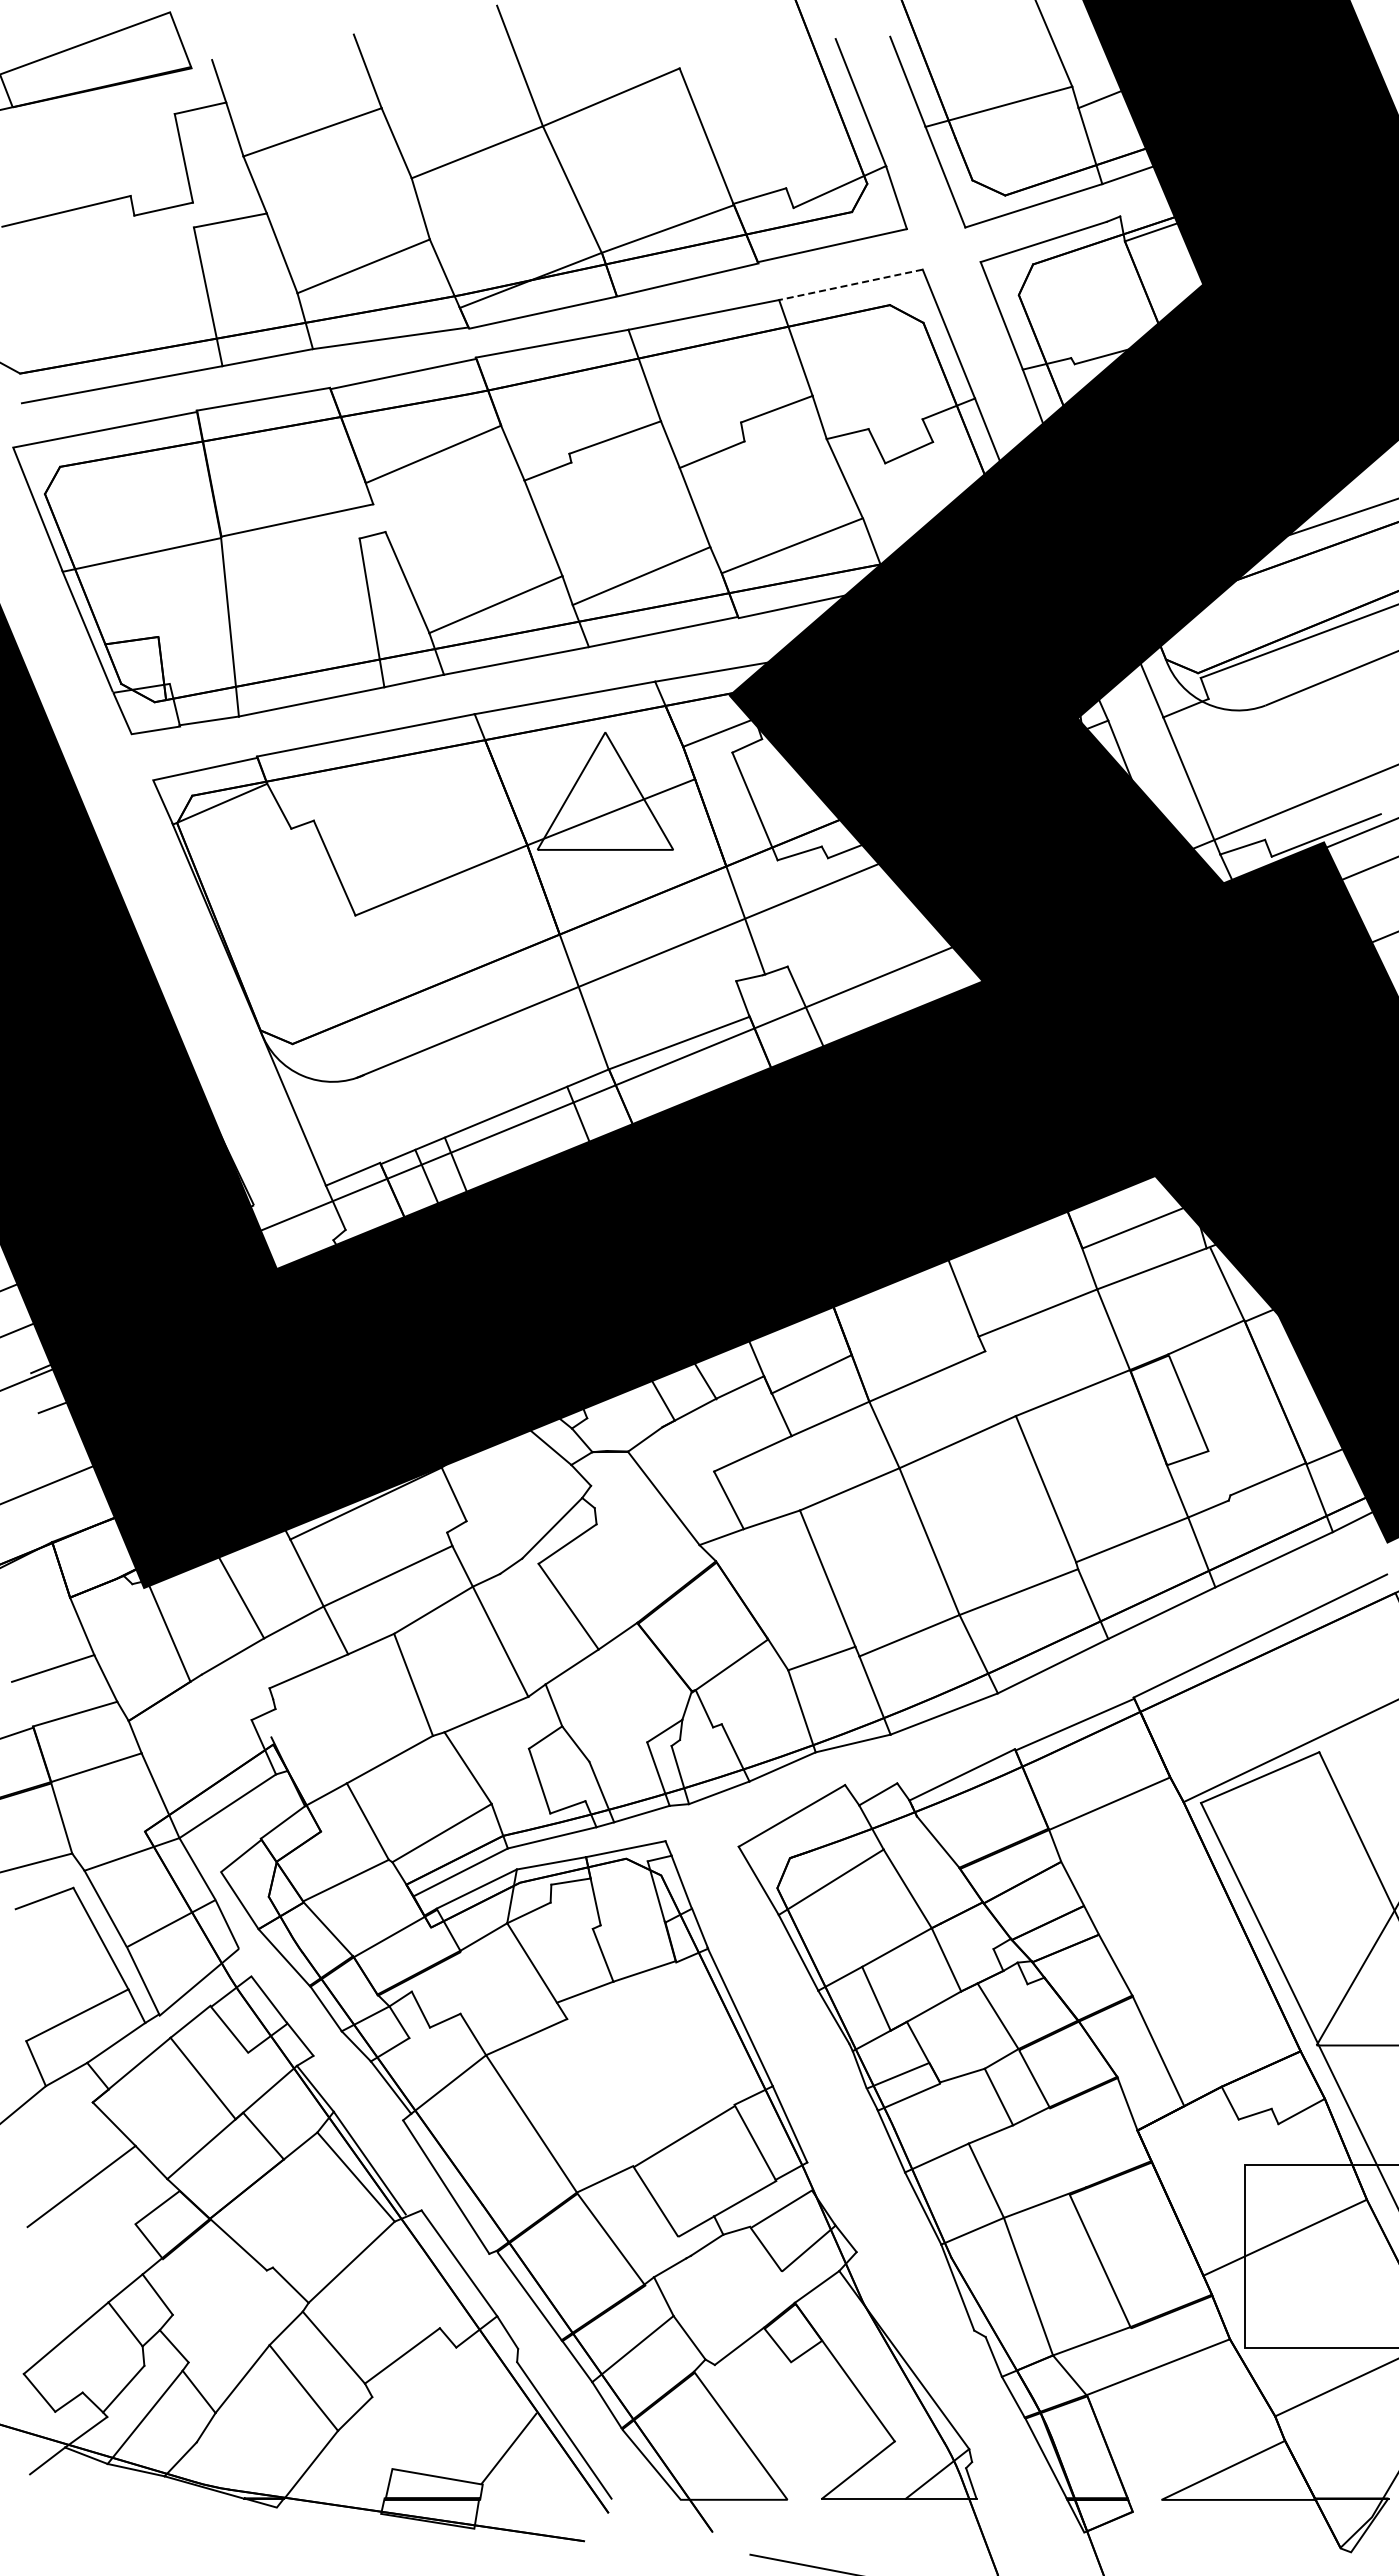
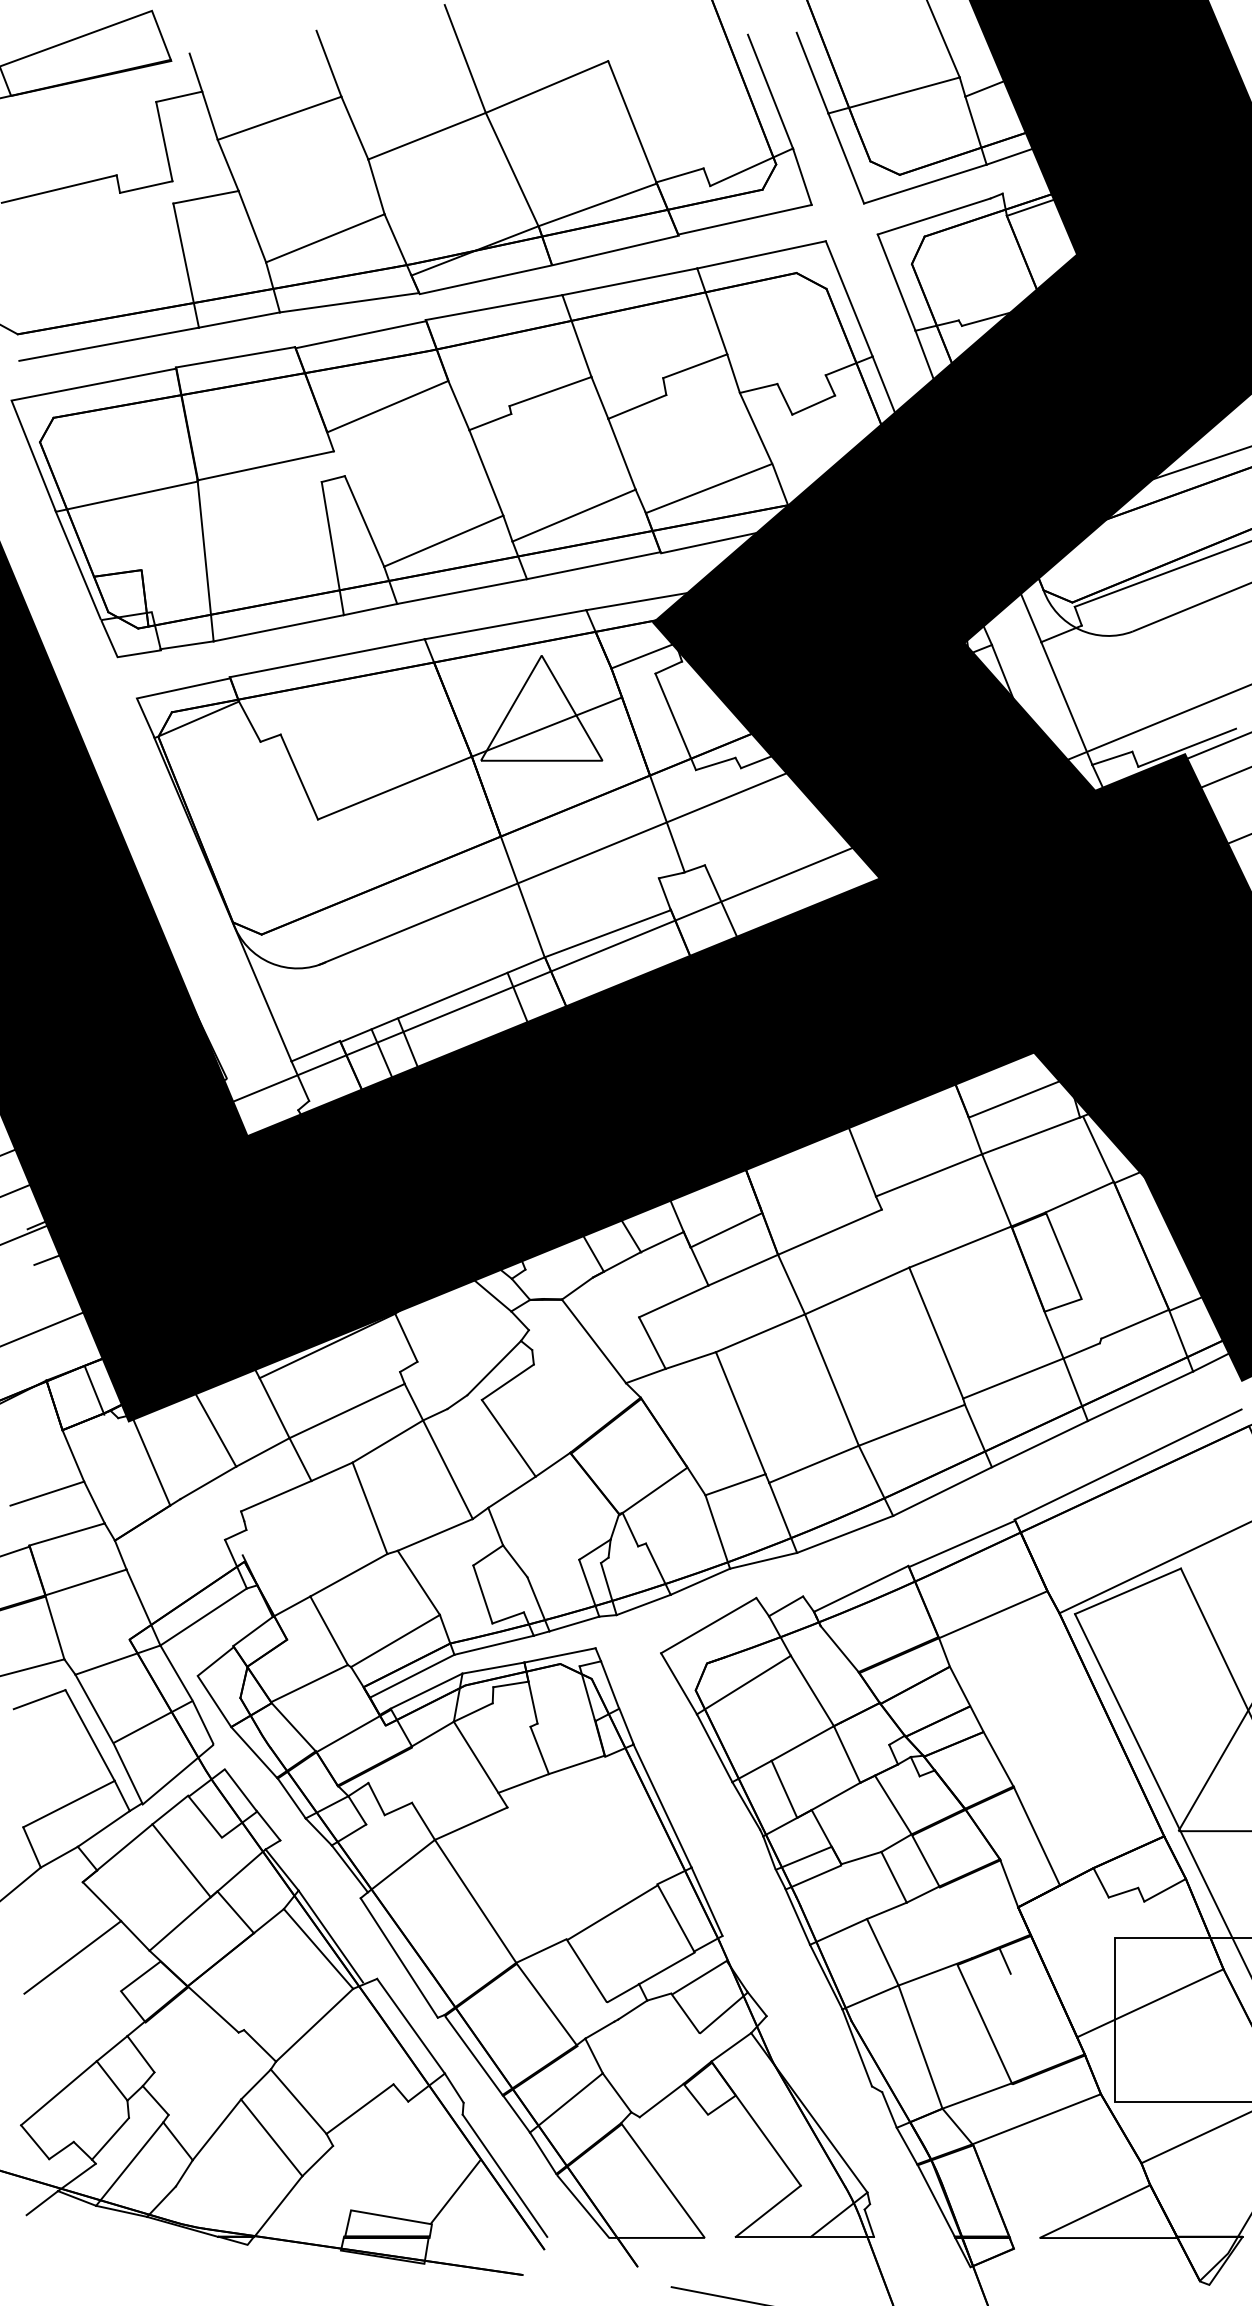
line: (850, 284) -> (761, 254), dashed -> solid
line: (105, 1553) -> (94, 1390), added
line: (1123, 2190) -> (1005, 1961), added

